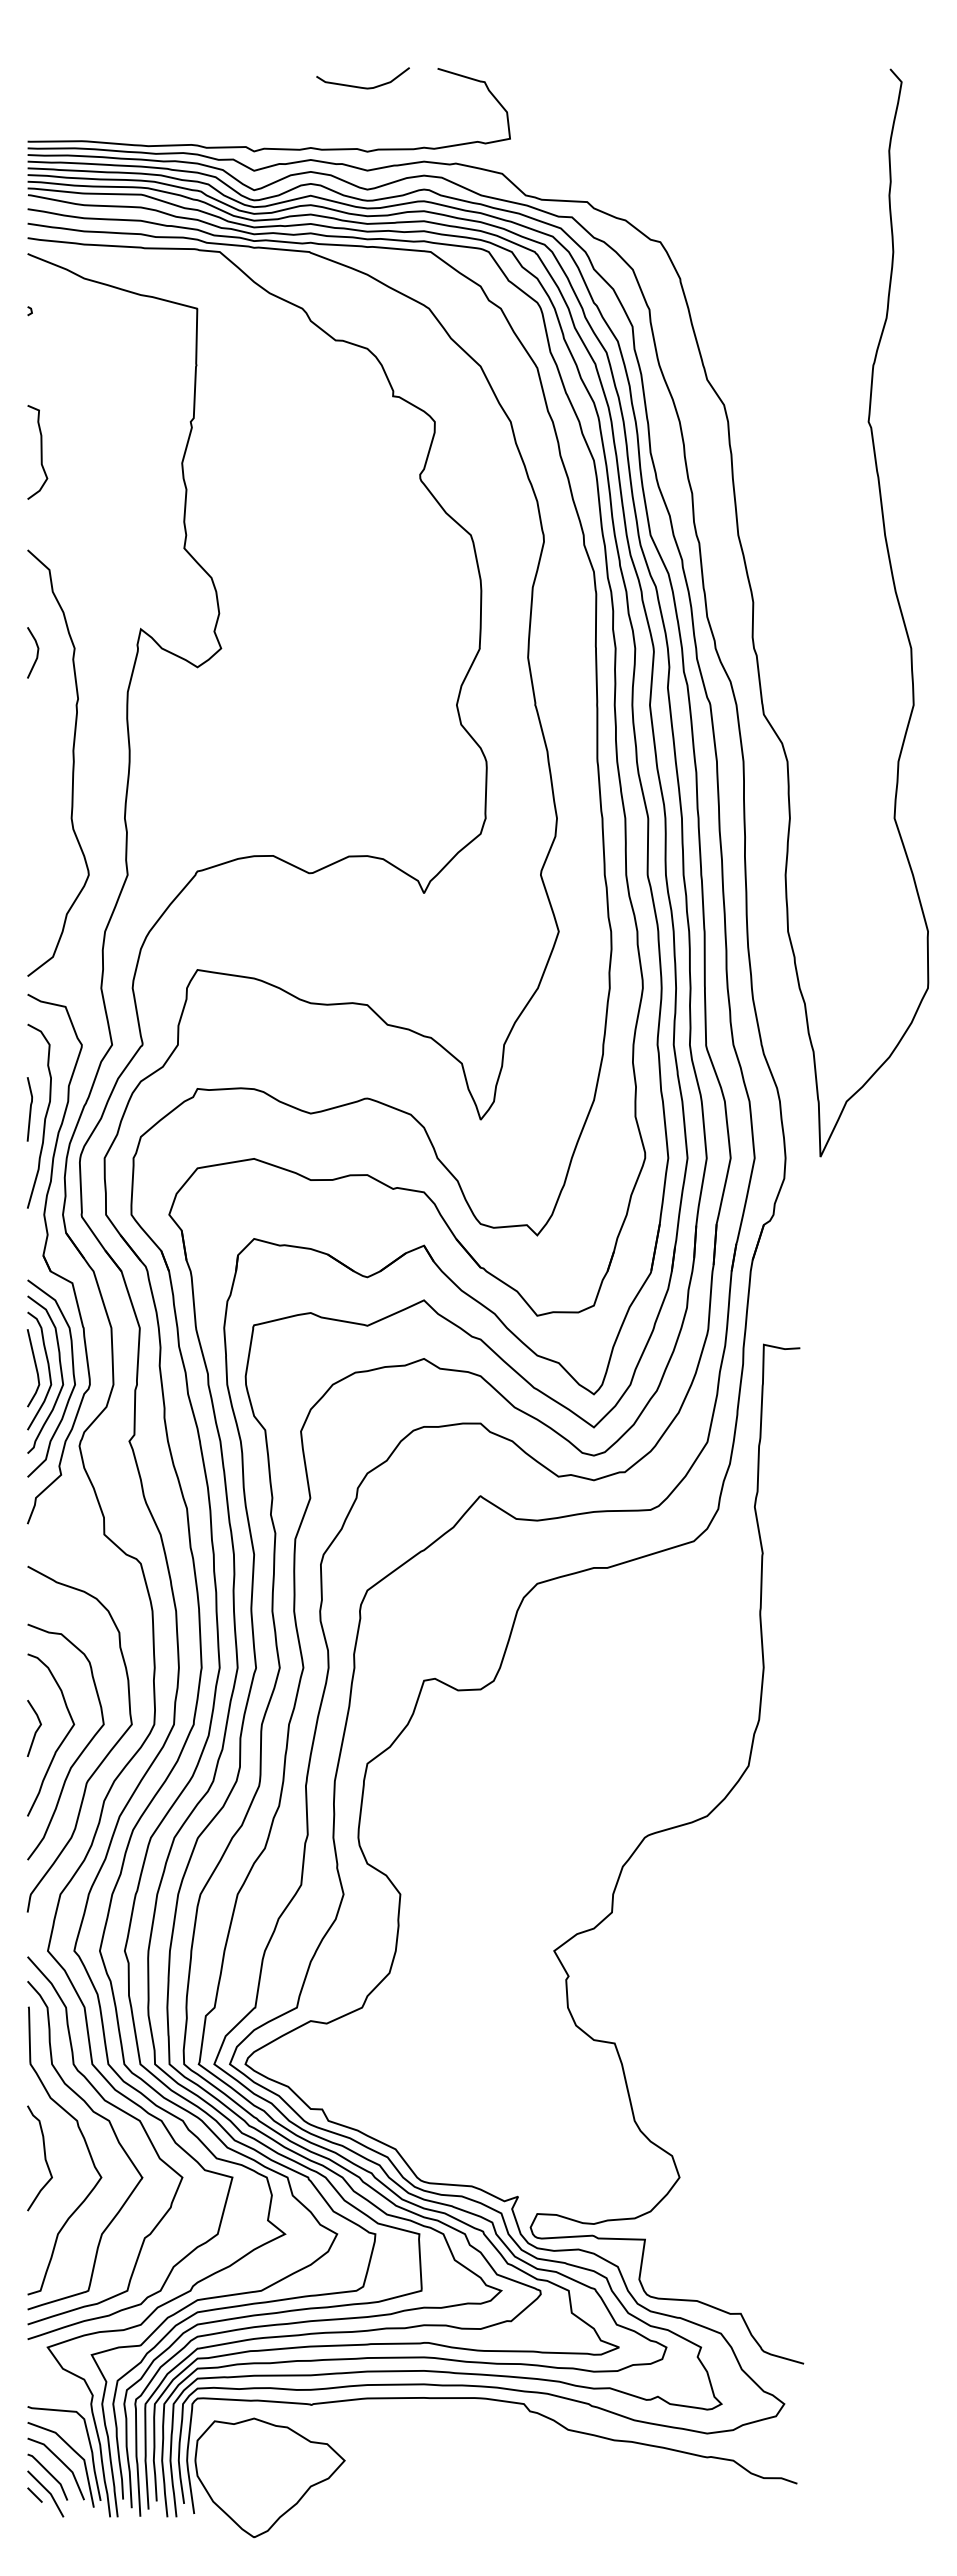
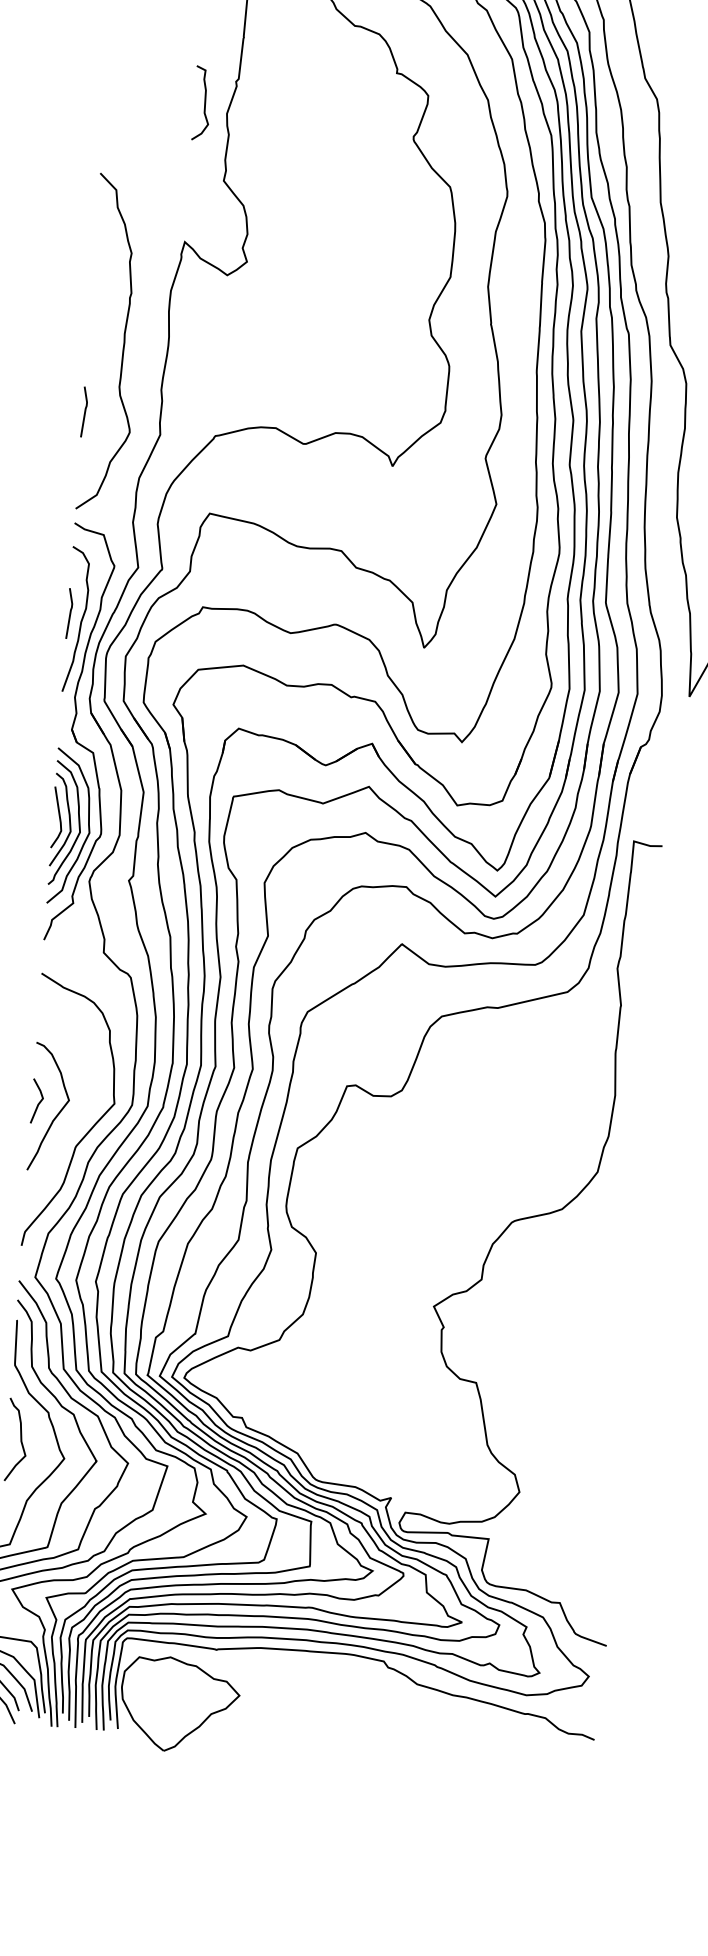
curve: (40, 452) -> (204, 103), moved
line: (36, 653) -> (101, 255), removed
line: (29, 853) -> (84, 412), added
curve: (81, 1751) -> (73, 1122), removed

